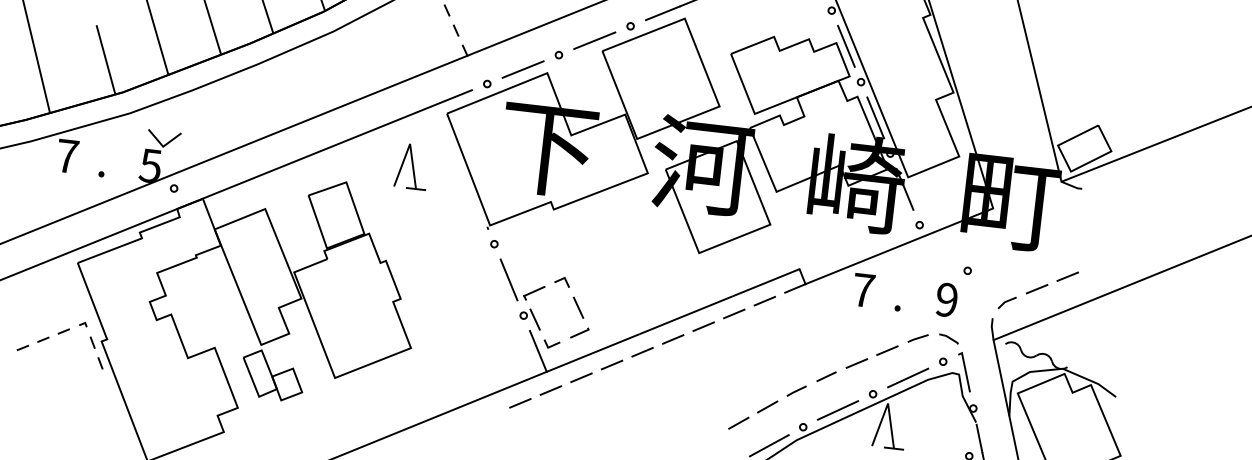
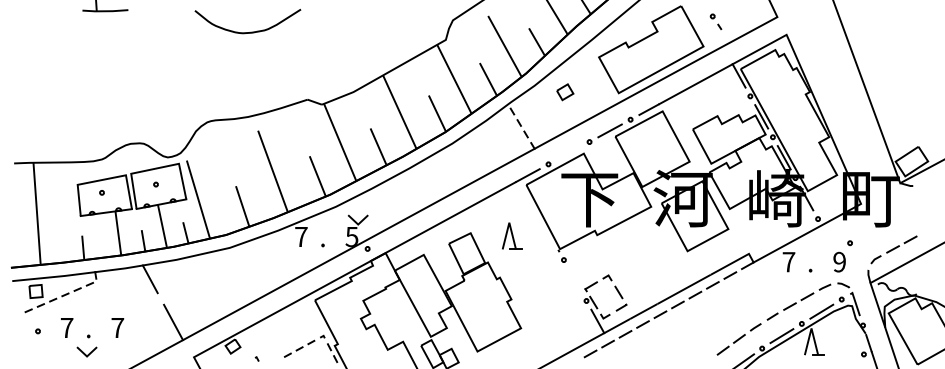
line: (522, 68) -> (568, 152), removed
part: (412, 165) -> (512, 235), moved
line: (507, 279) -> (574, 280), removed

